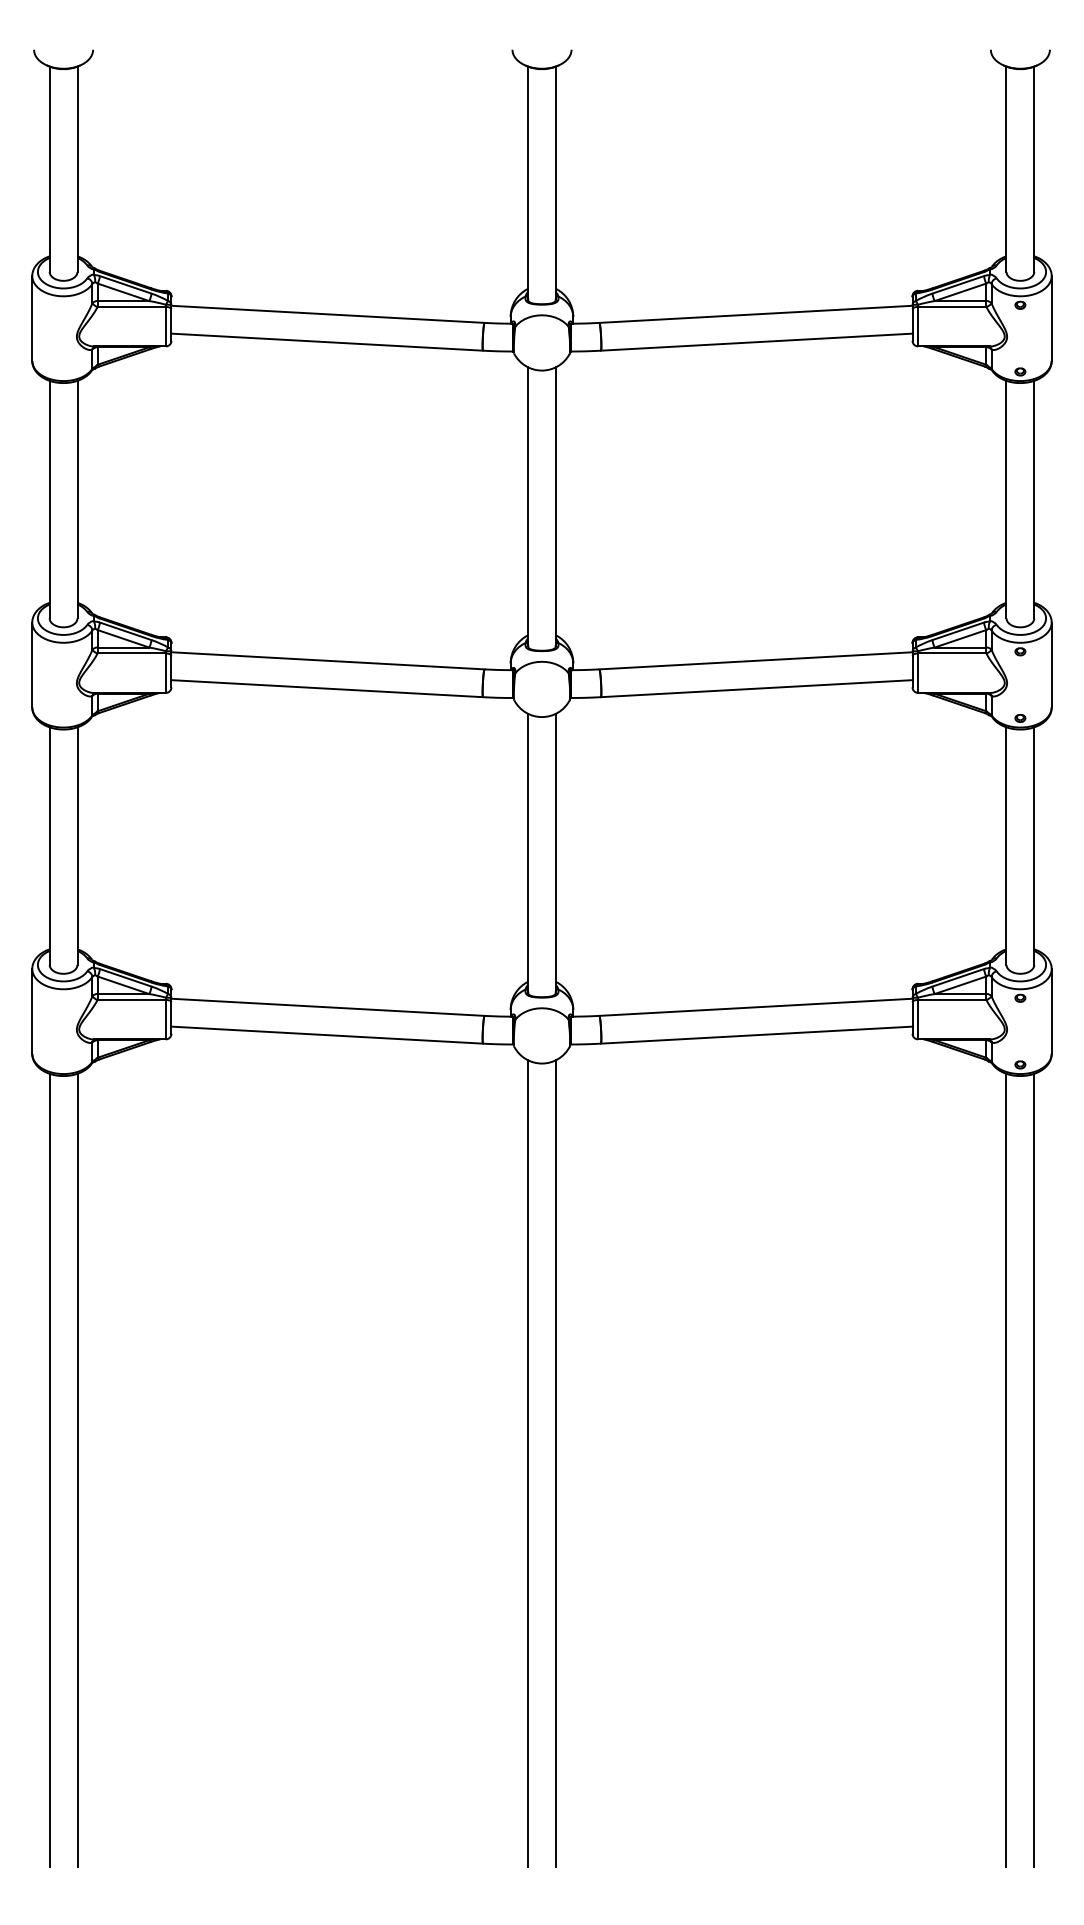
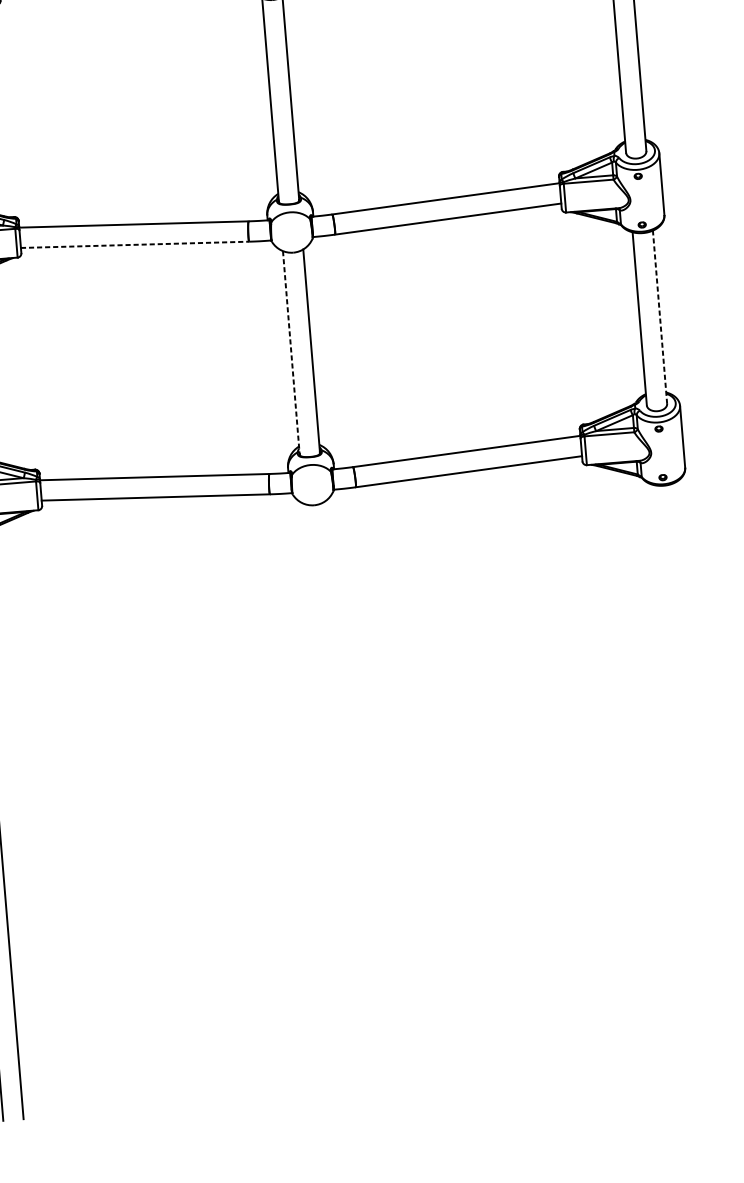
line: (327, 688) -> (135, 244), solid -> dashed
line: (1034, 846) -> (660, 317), solid -> dashed
line: (528, 853) -> (291, 352), solid -> dashed
line: (528, 1463) -> (328, 797), removed
line: (555, 1463) -> (347, 796), removed
line: (1006, 1470) -> (677, 774), removed
line: (1034, 1470) -> (697, 772), removed

